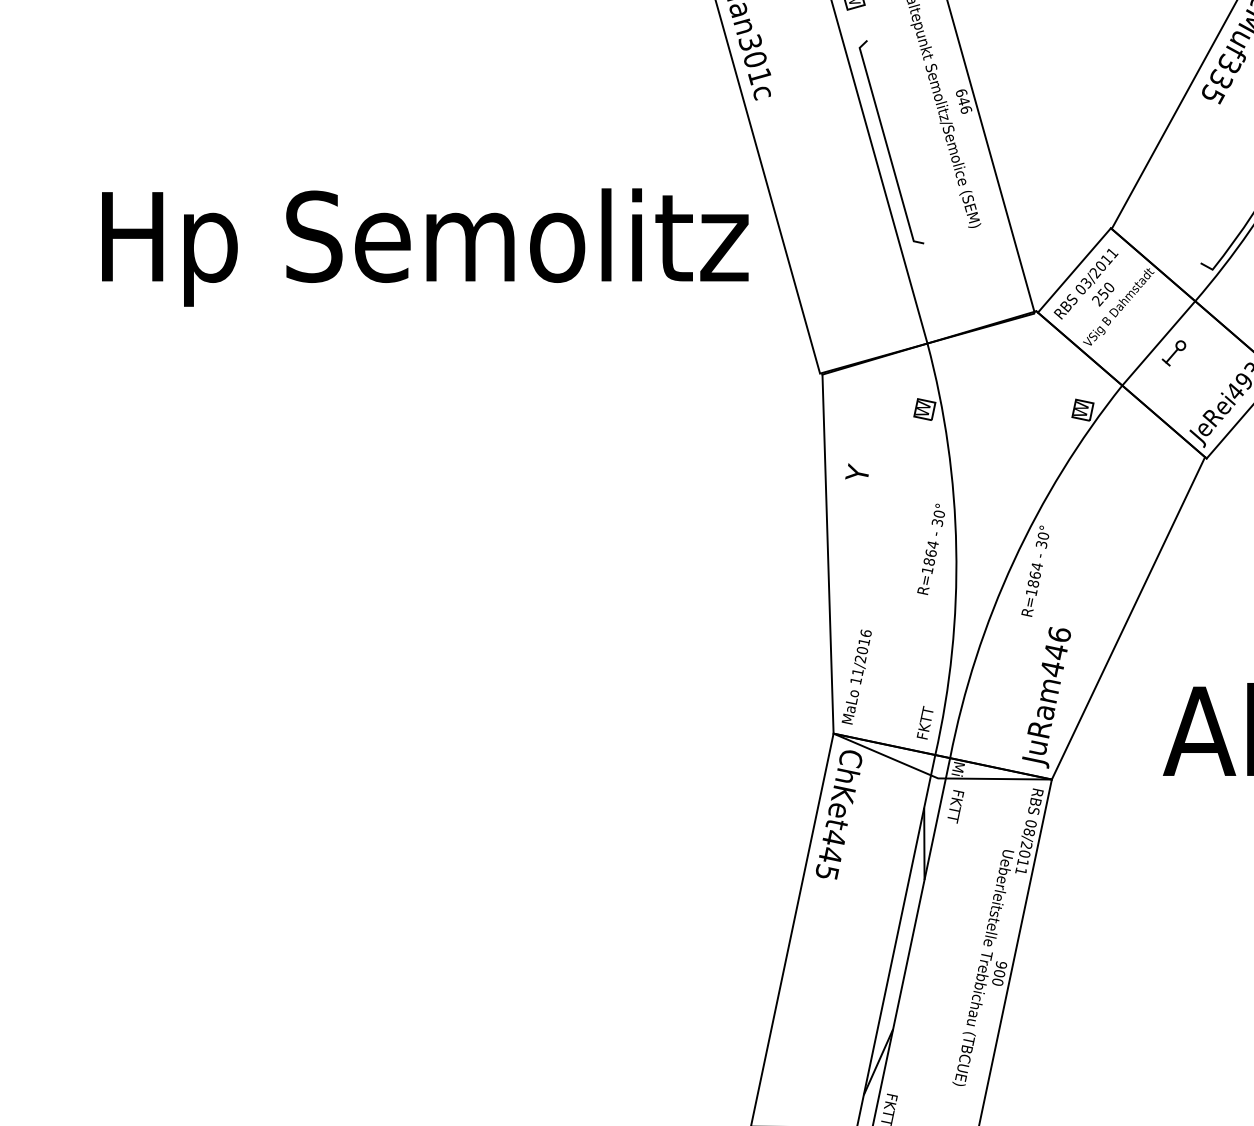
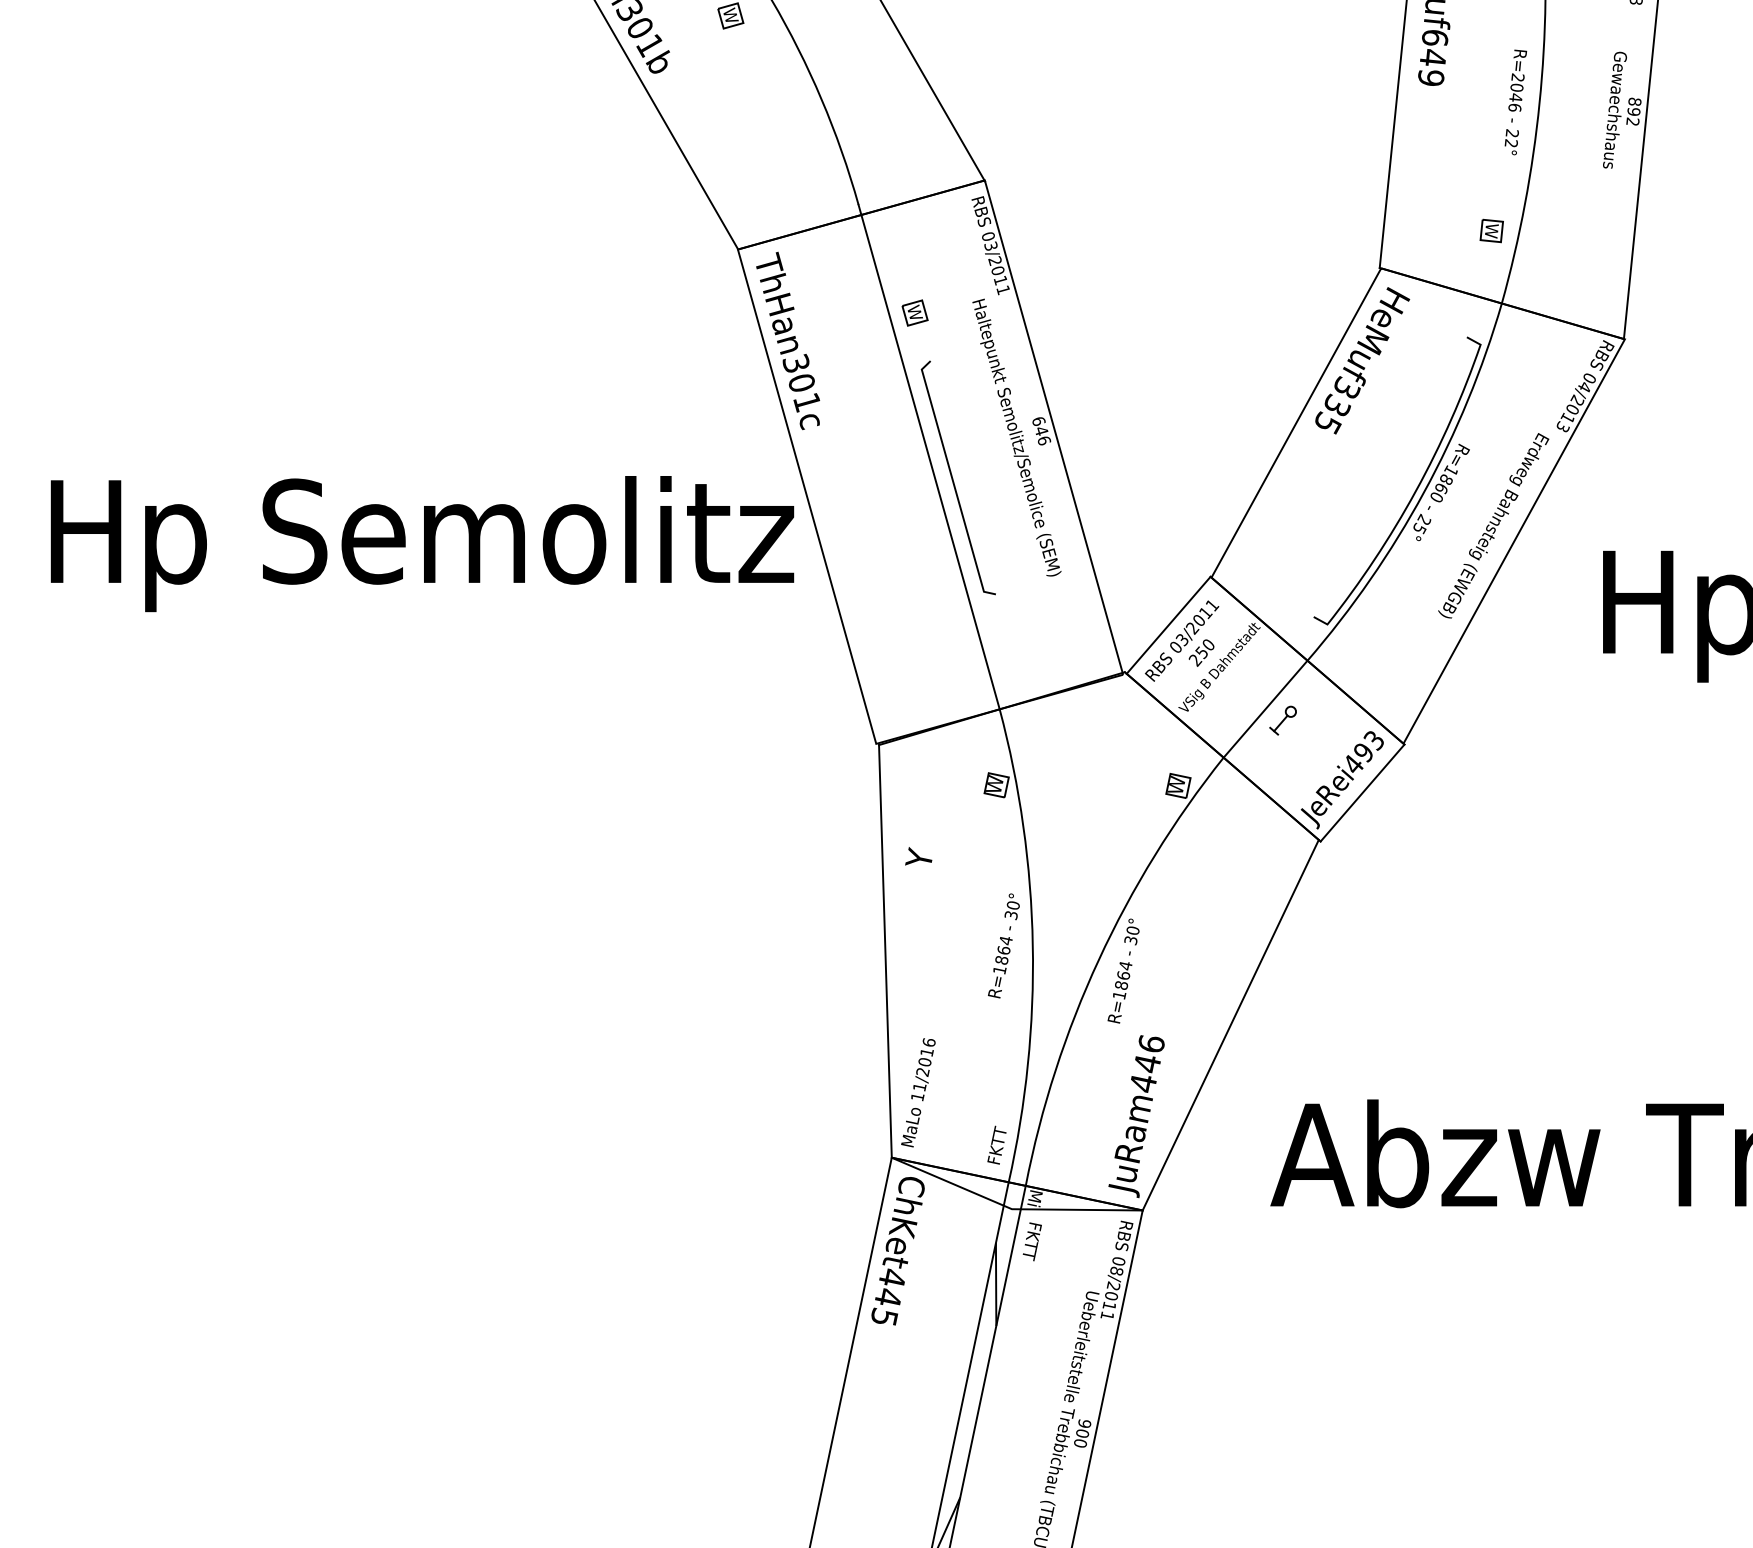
text: (425, 247) -> (422, 544), moved

